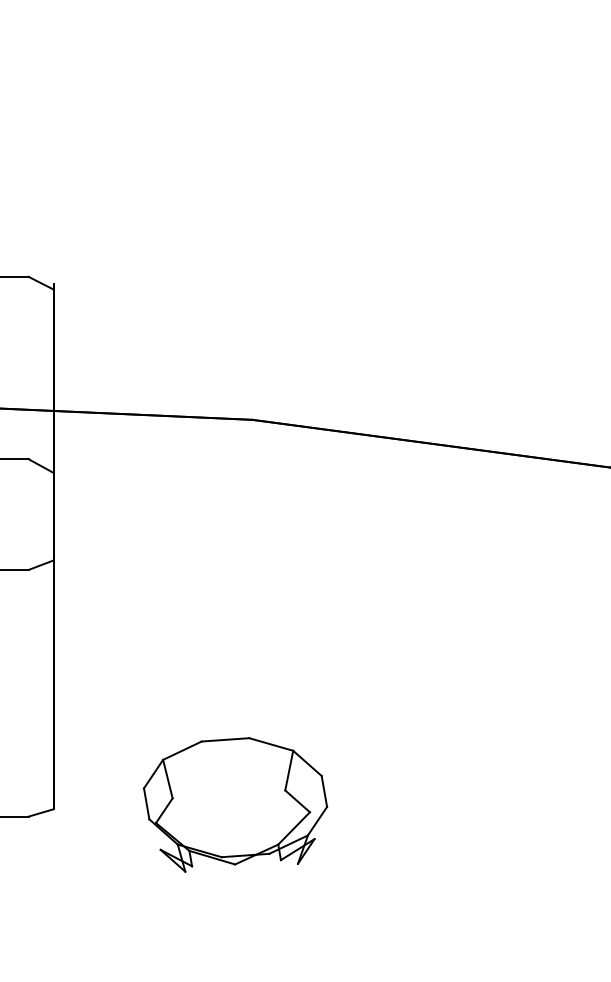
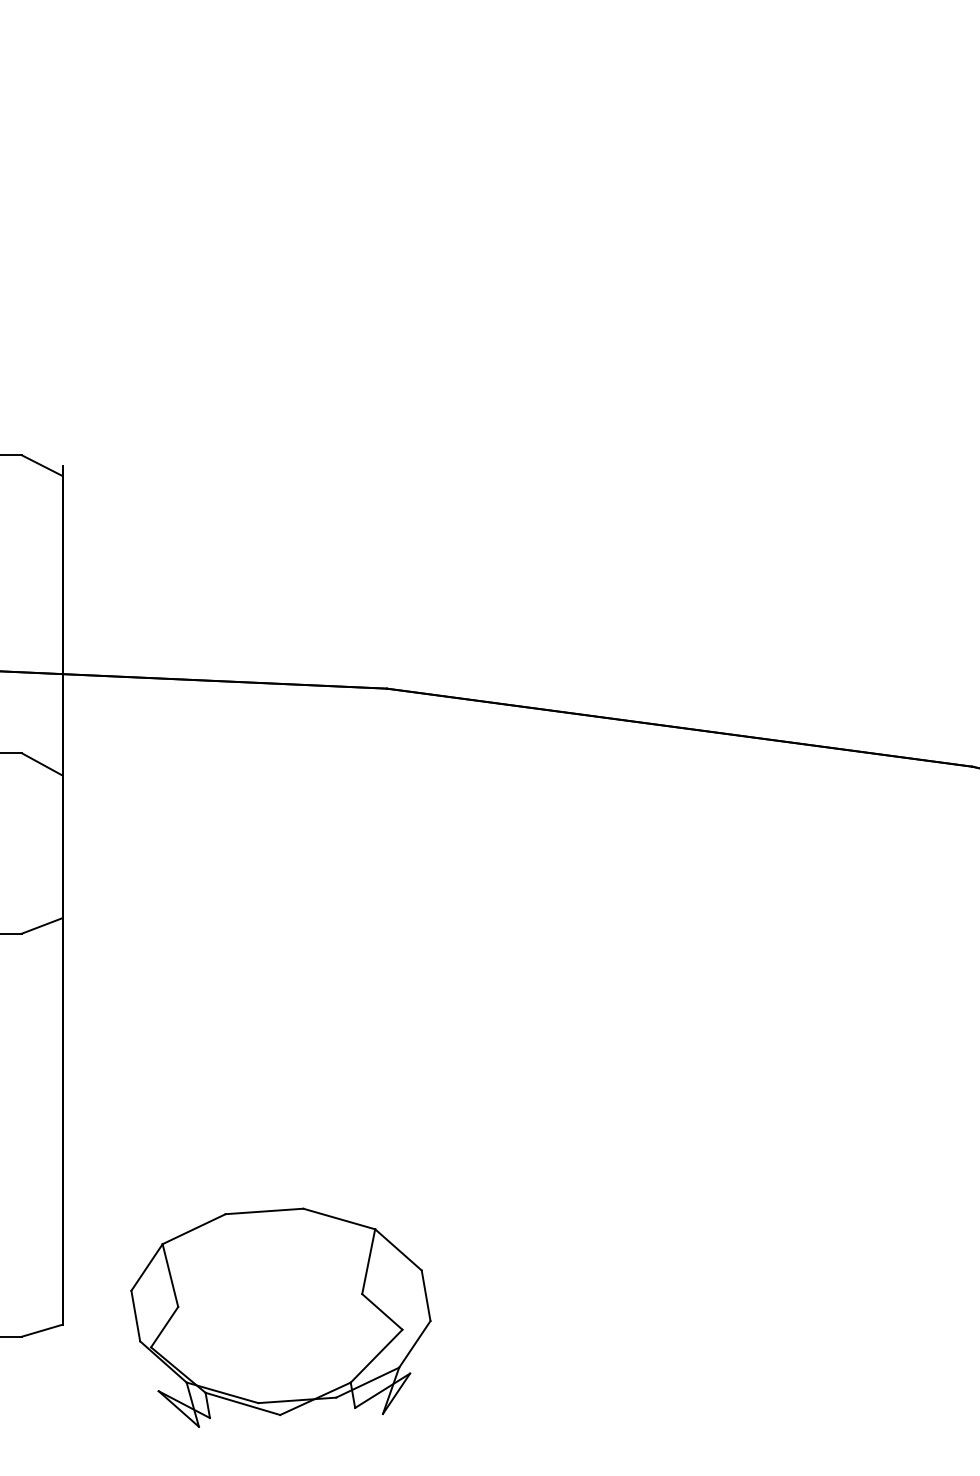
part: (235, 804) -> (280, 1317), moved

